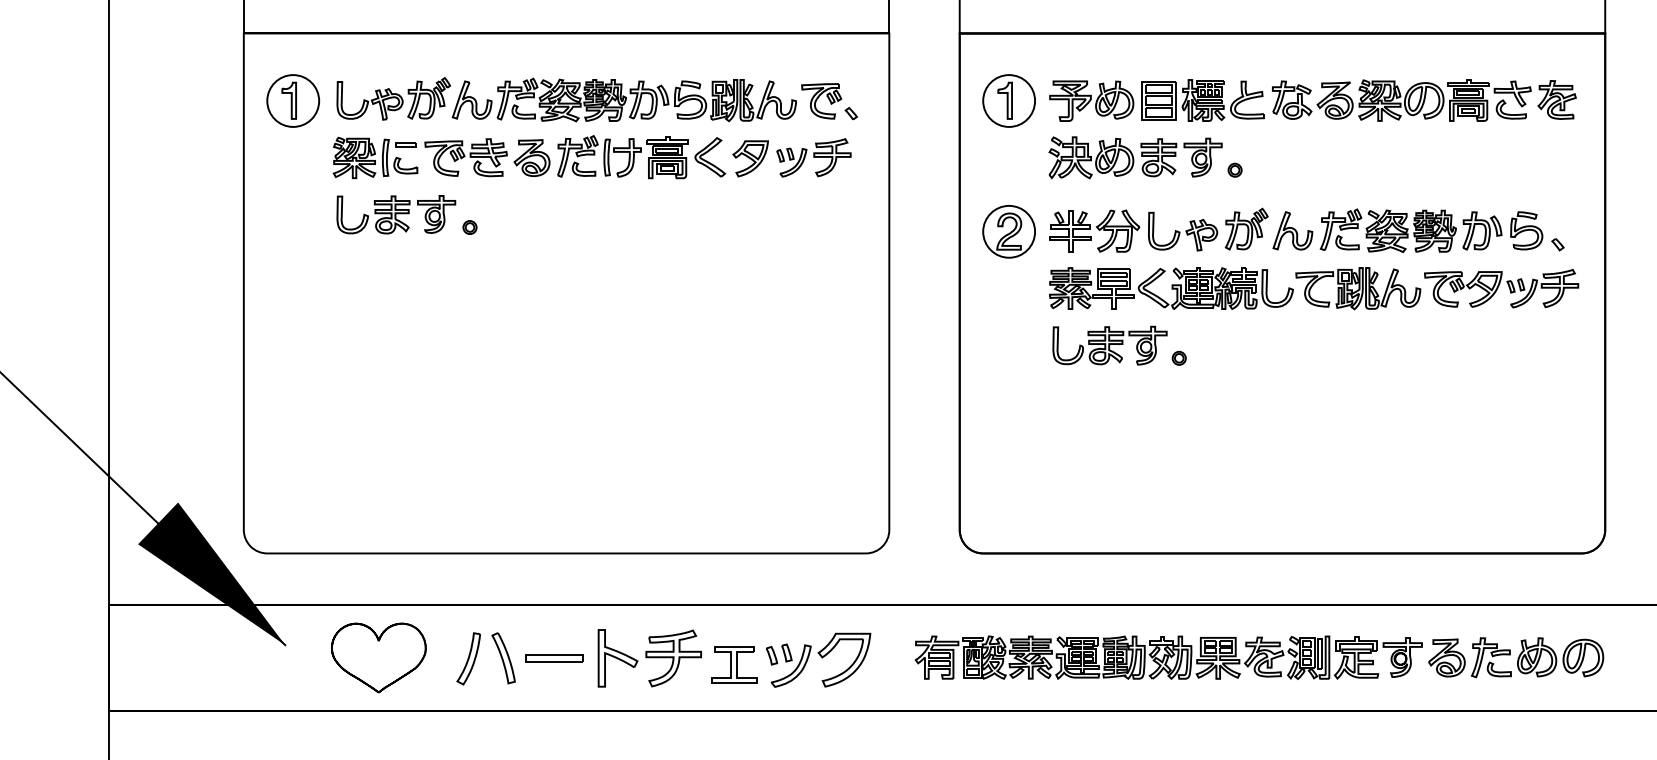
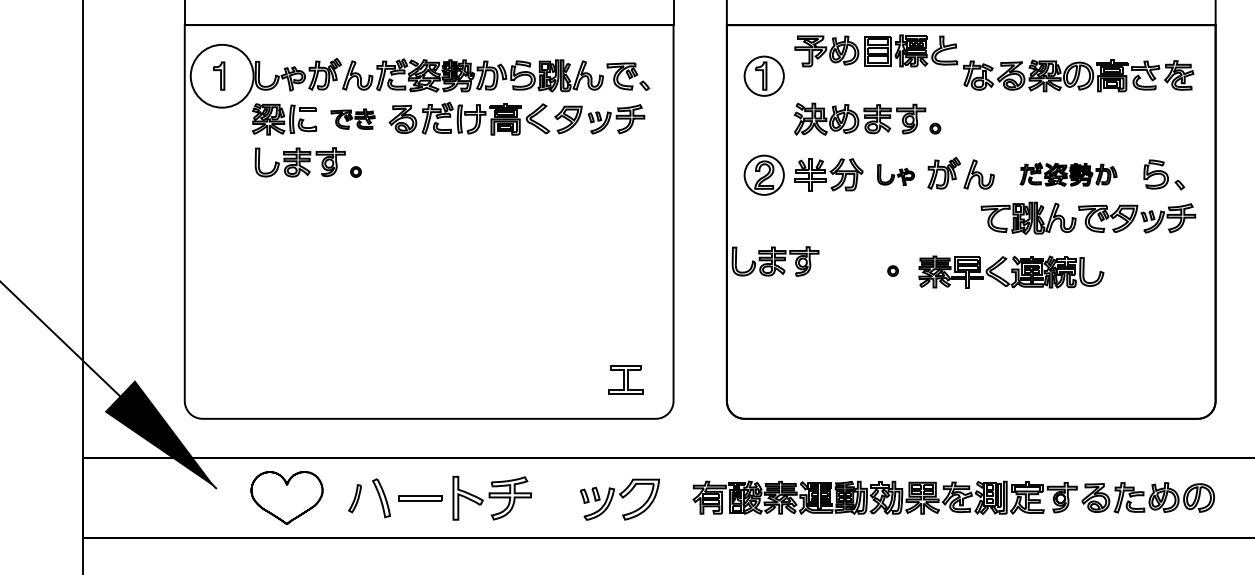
circle: (293, 100) -> (222, 75), size x1.6
part: (1156, 100) -> (875, 50), moved
part: (465, 157) -> (352, 119), size x0.7
part: (1410, 230) -> (1068, 174), size x0.7
part: (1183, 231) -> (896, 175), size x0.7
part: (1171, 288) -> (1011, 271), moved
part: (1109, 345) -> (775, 261), moved
part: (468, 658) -> (354, 498), size x0.7
part: (734, 664) -> (625, 379), moved

